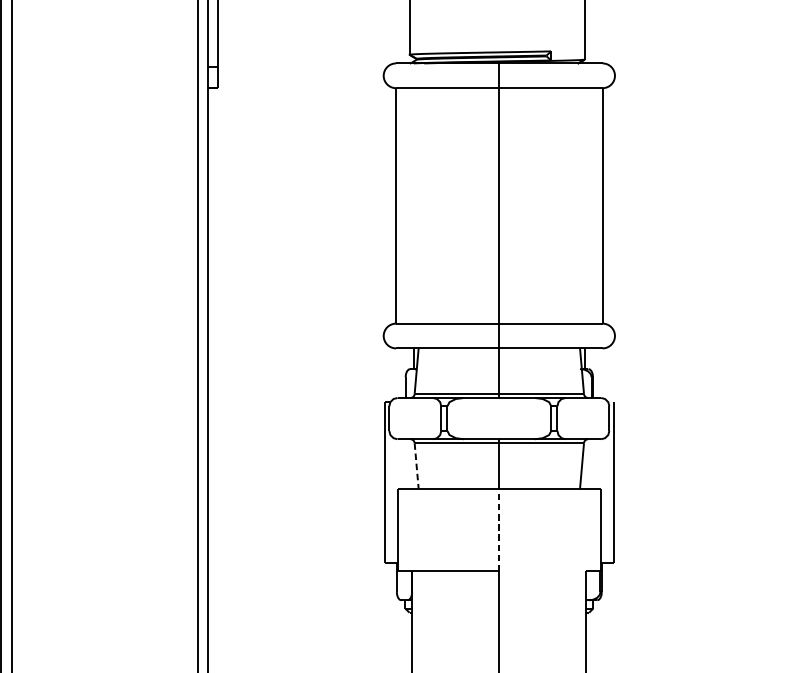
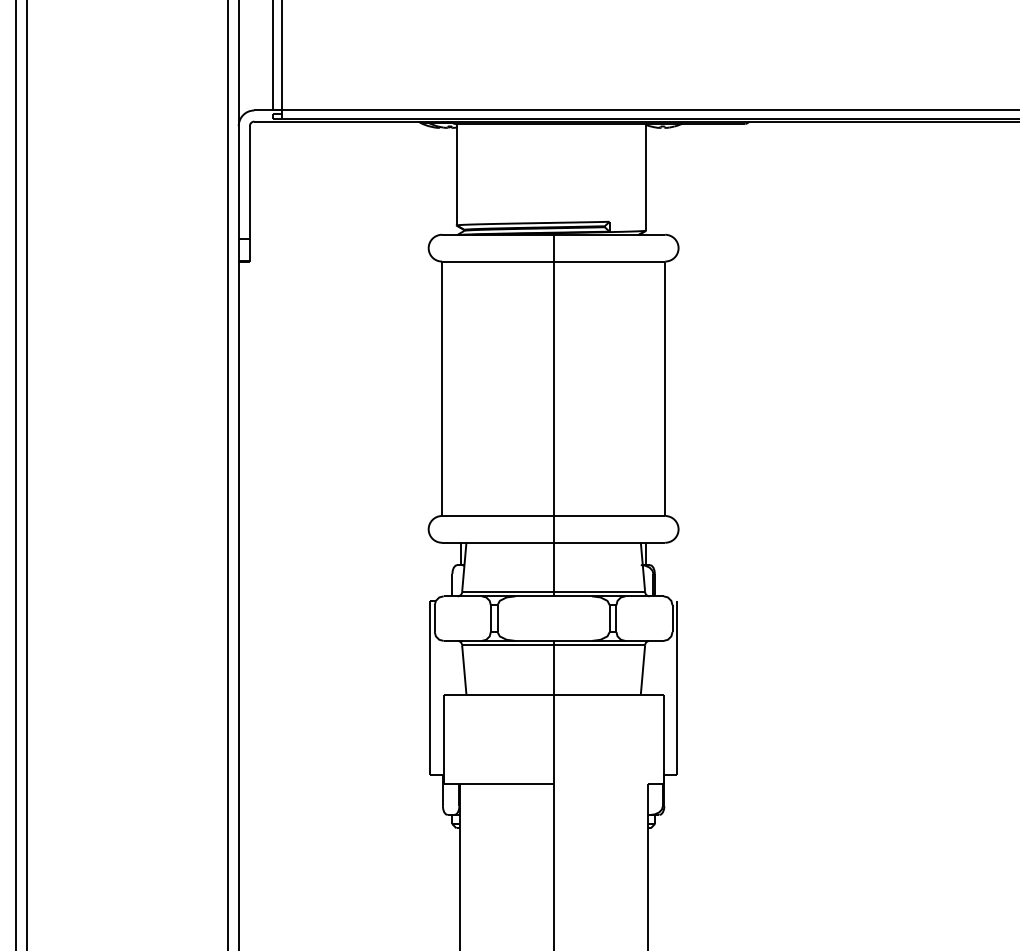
line: (416, 465) -> (464, 669), dashed -> solid
line: (499, 530) -> (553, 739), dashed -> solid

